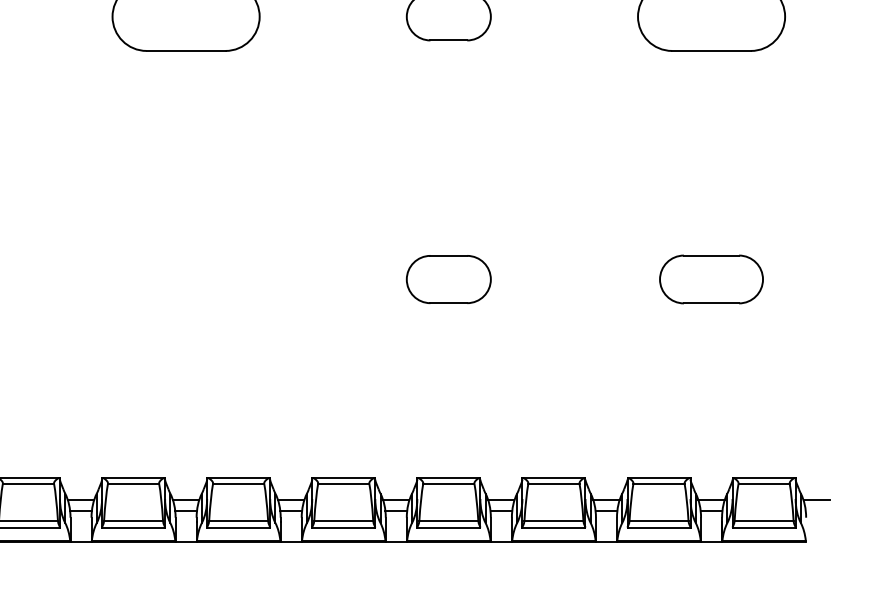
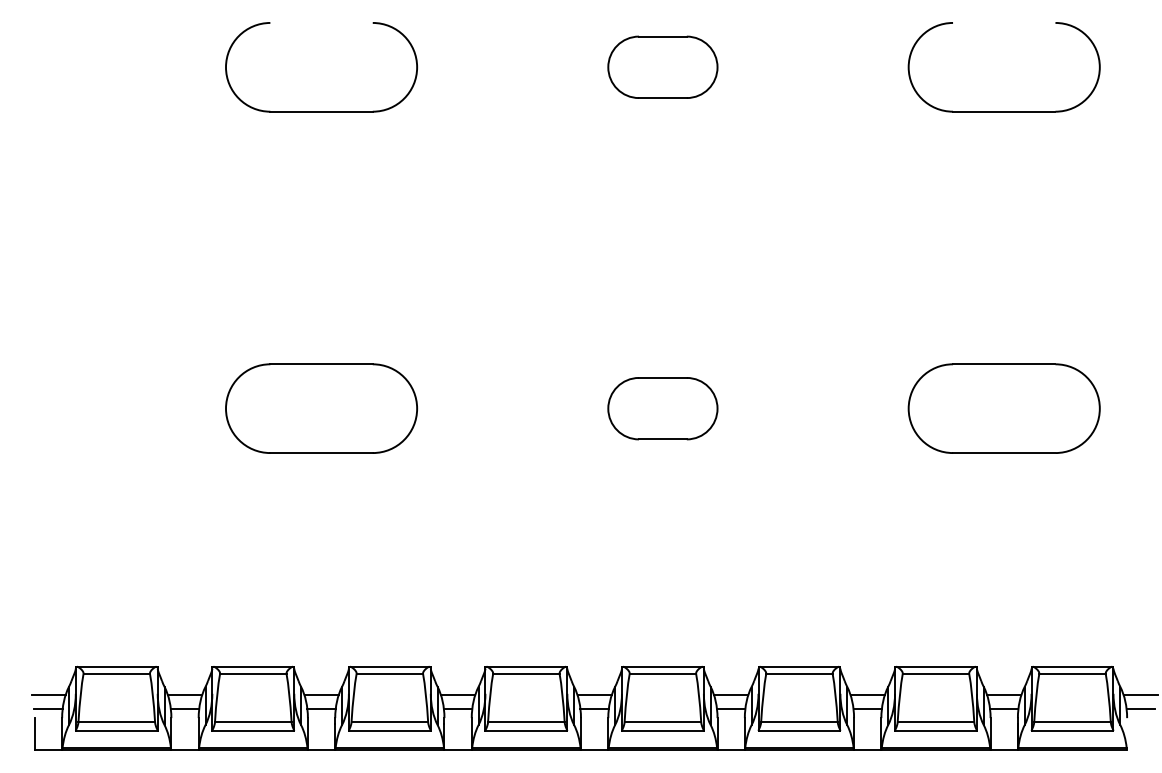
part: (186, 279) -> (321, 408), added
part: (710, 279) -> (1003, 408), size x1.43
line: (816, 511) -> (1140, 709), added

